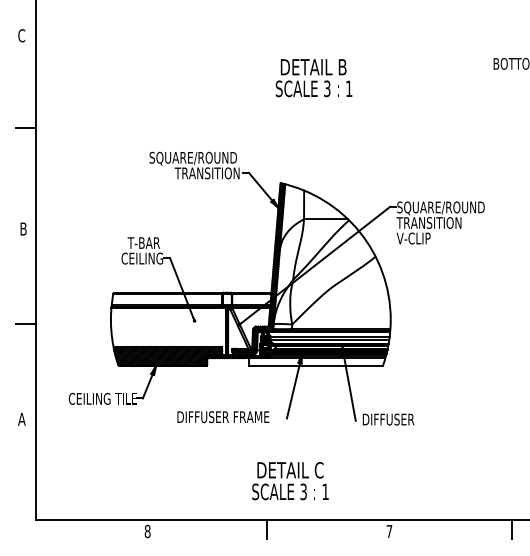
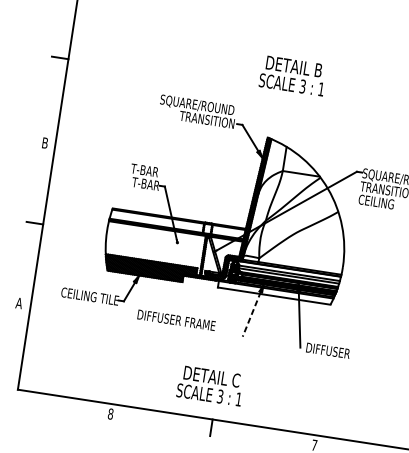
text: (313, 78) -> (292, 76), moved
text: (417, 238) -> (375, 201), V-CLIP -> CEILING
text: (142, 258) -> (141, 183), CEILING -> T-BAR
line: (293, 391) -> (251, 314), solid -> dashed
text: (223, 417) -> (176, 320), moved
text: (290, 481) -> (210, 386), moved

